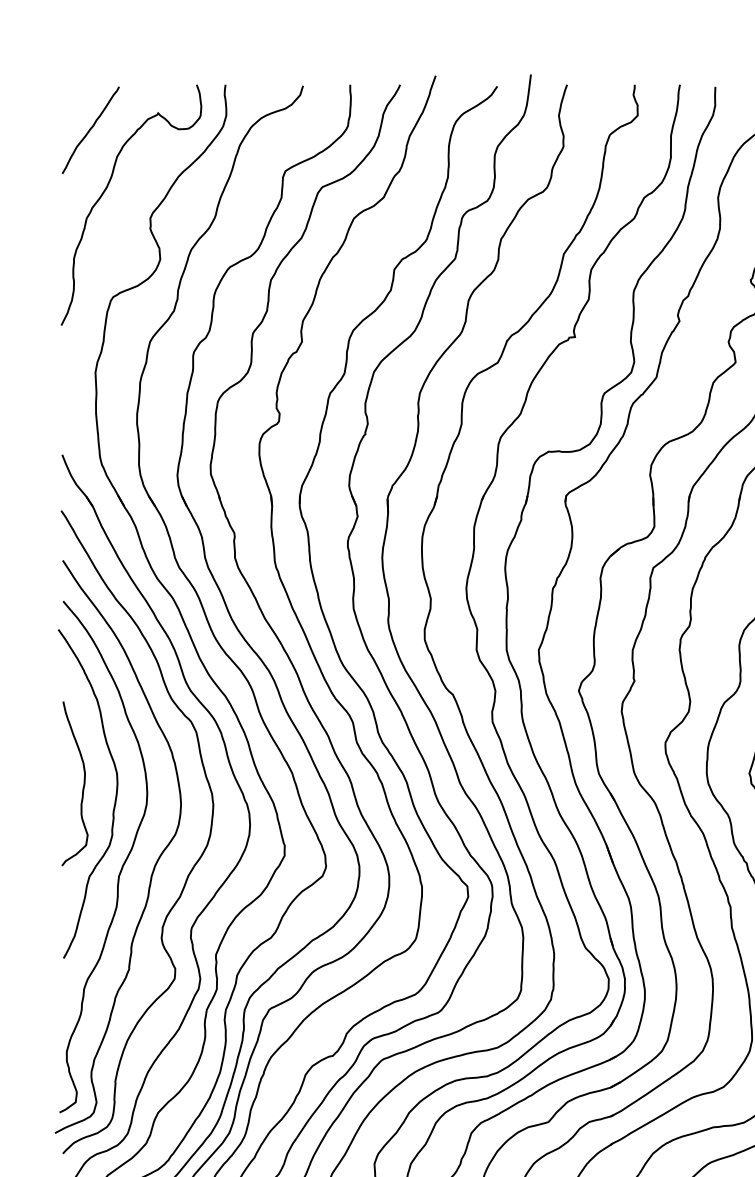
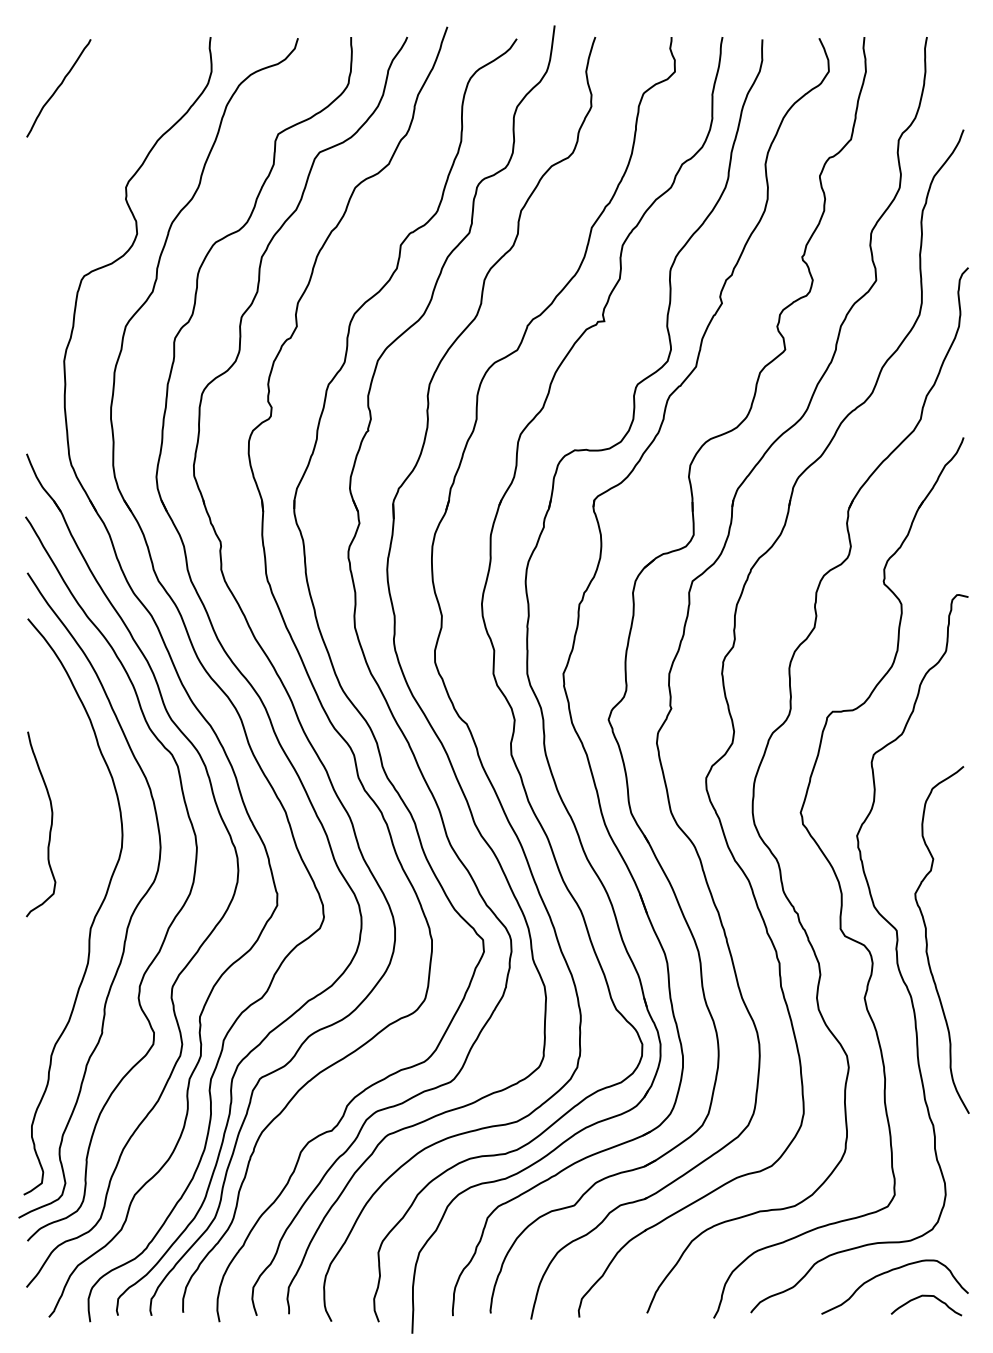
curve: (106, 189) -> (76, 155), removed
curve: (115, 796) -> (86, 838), removed

